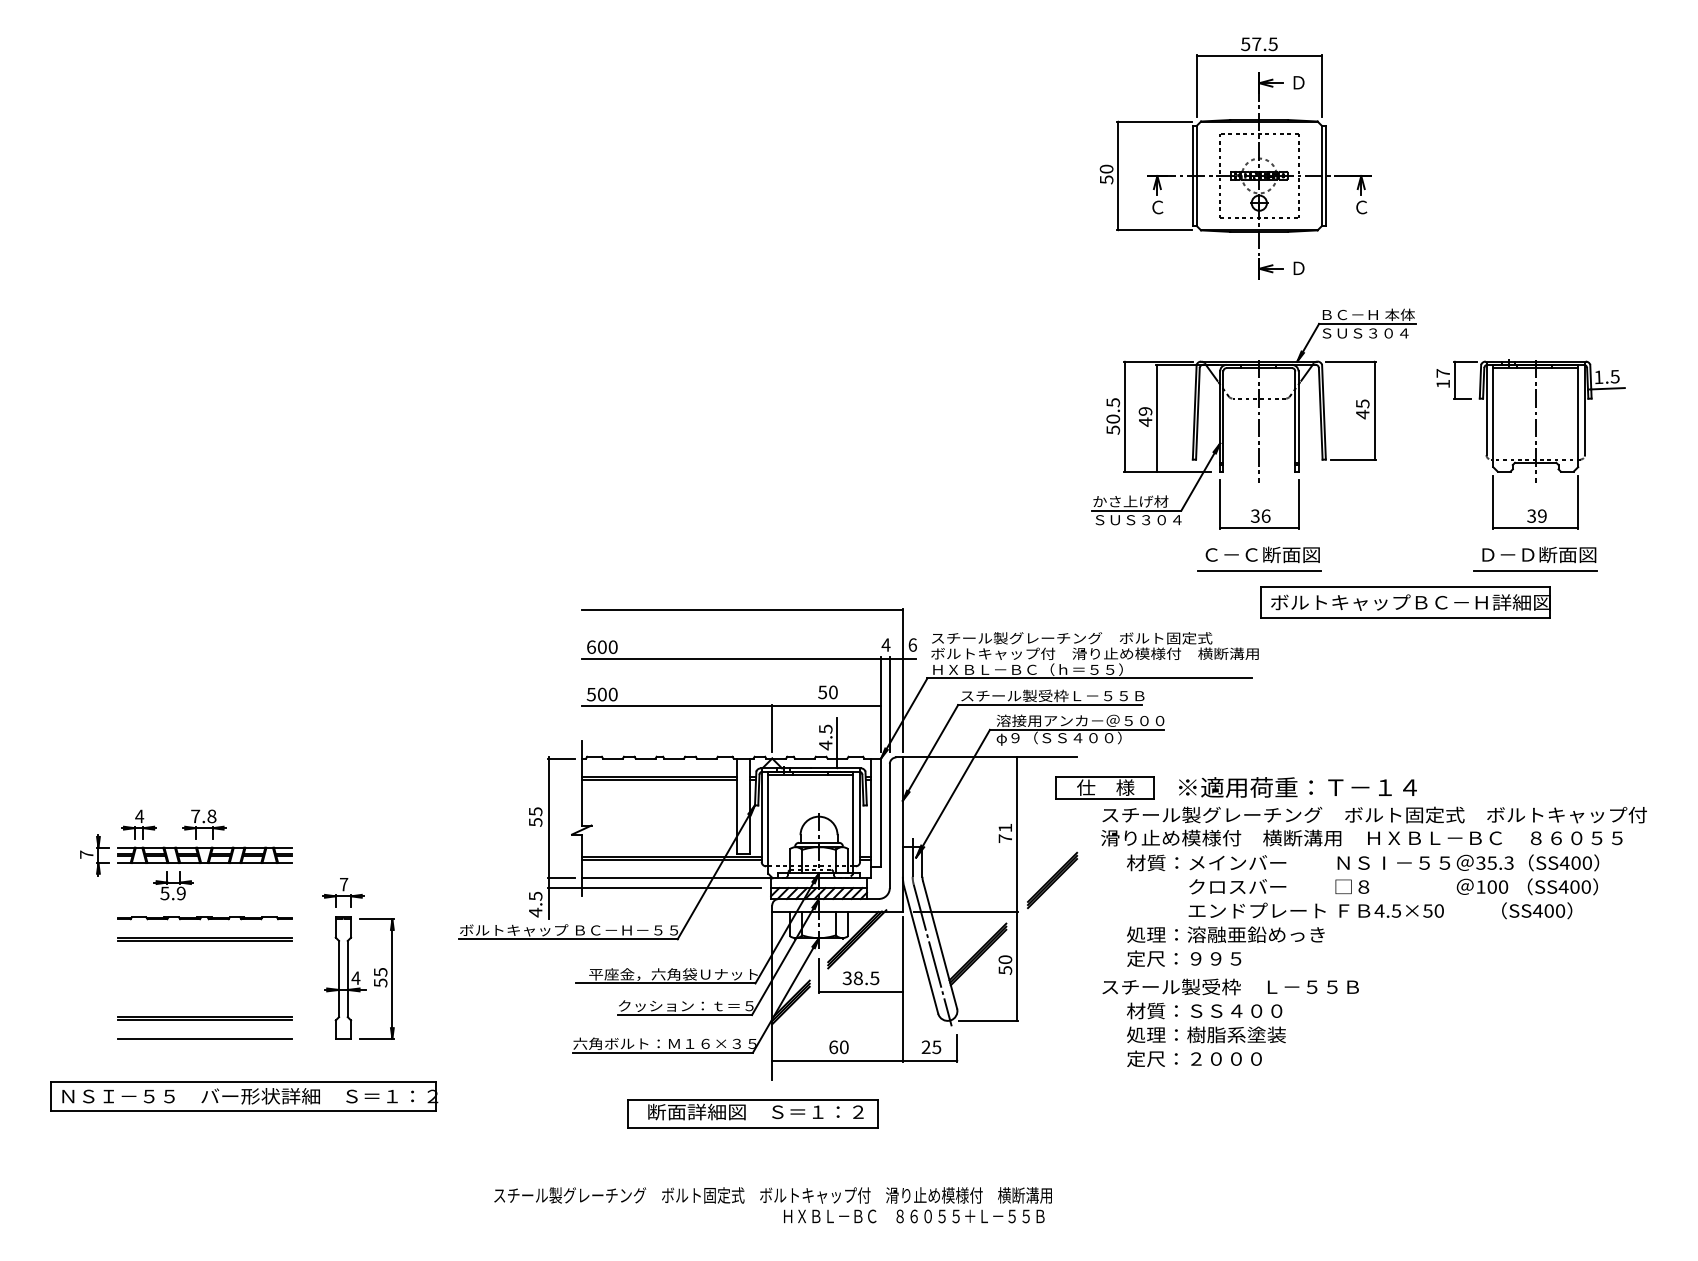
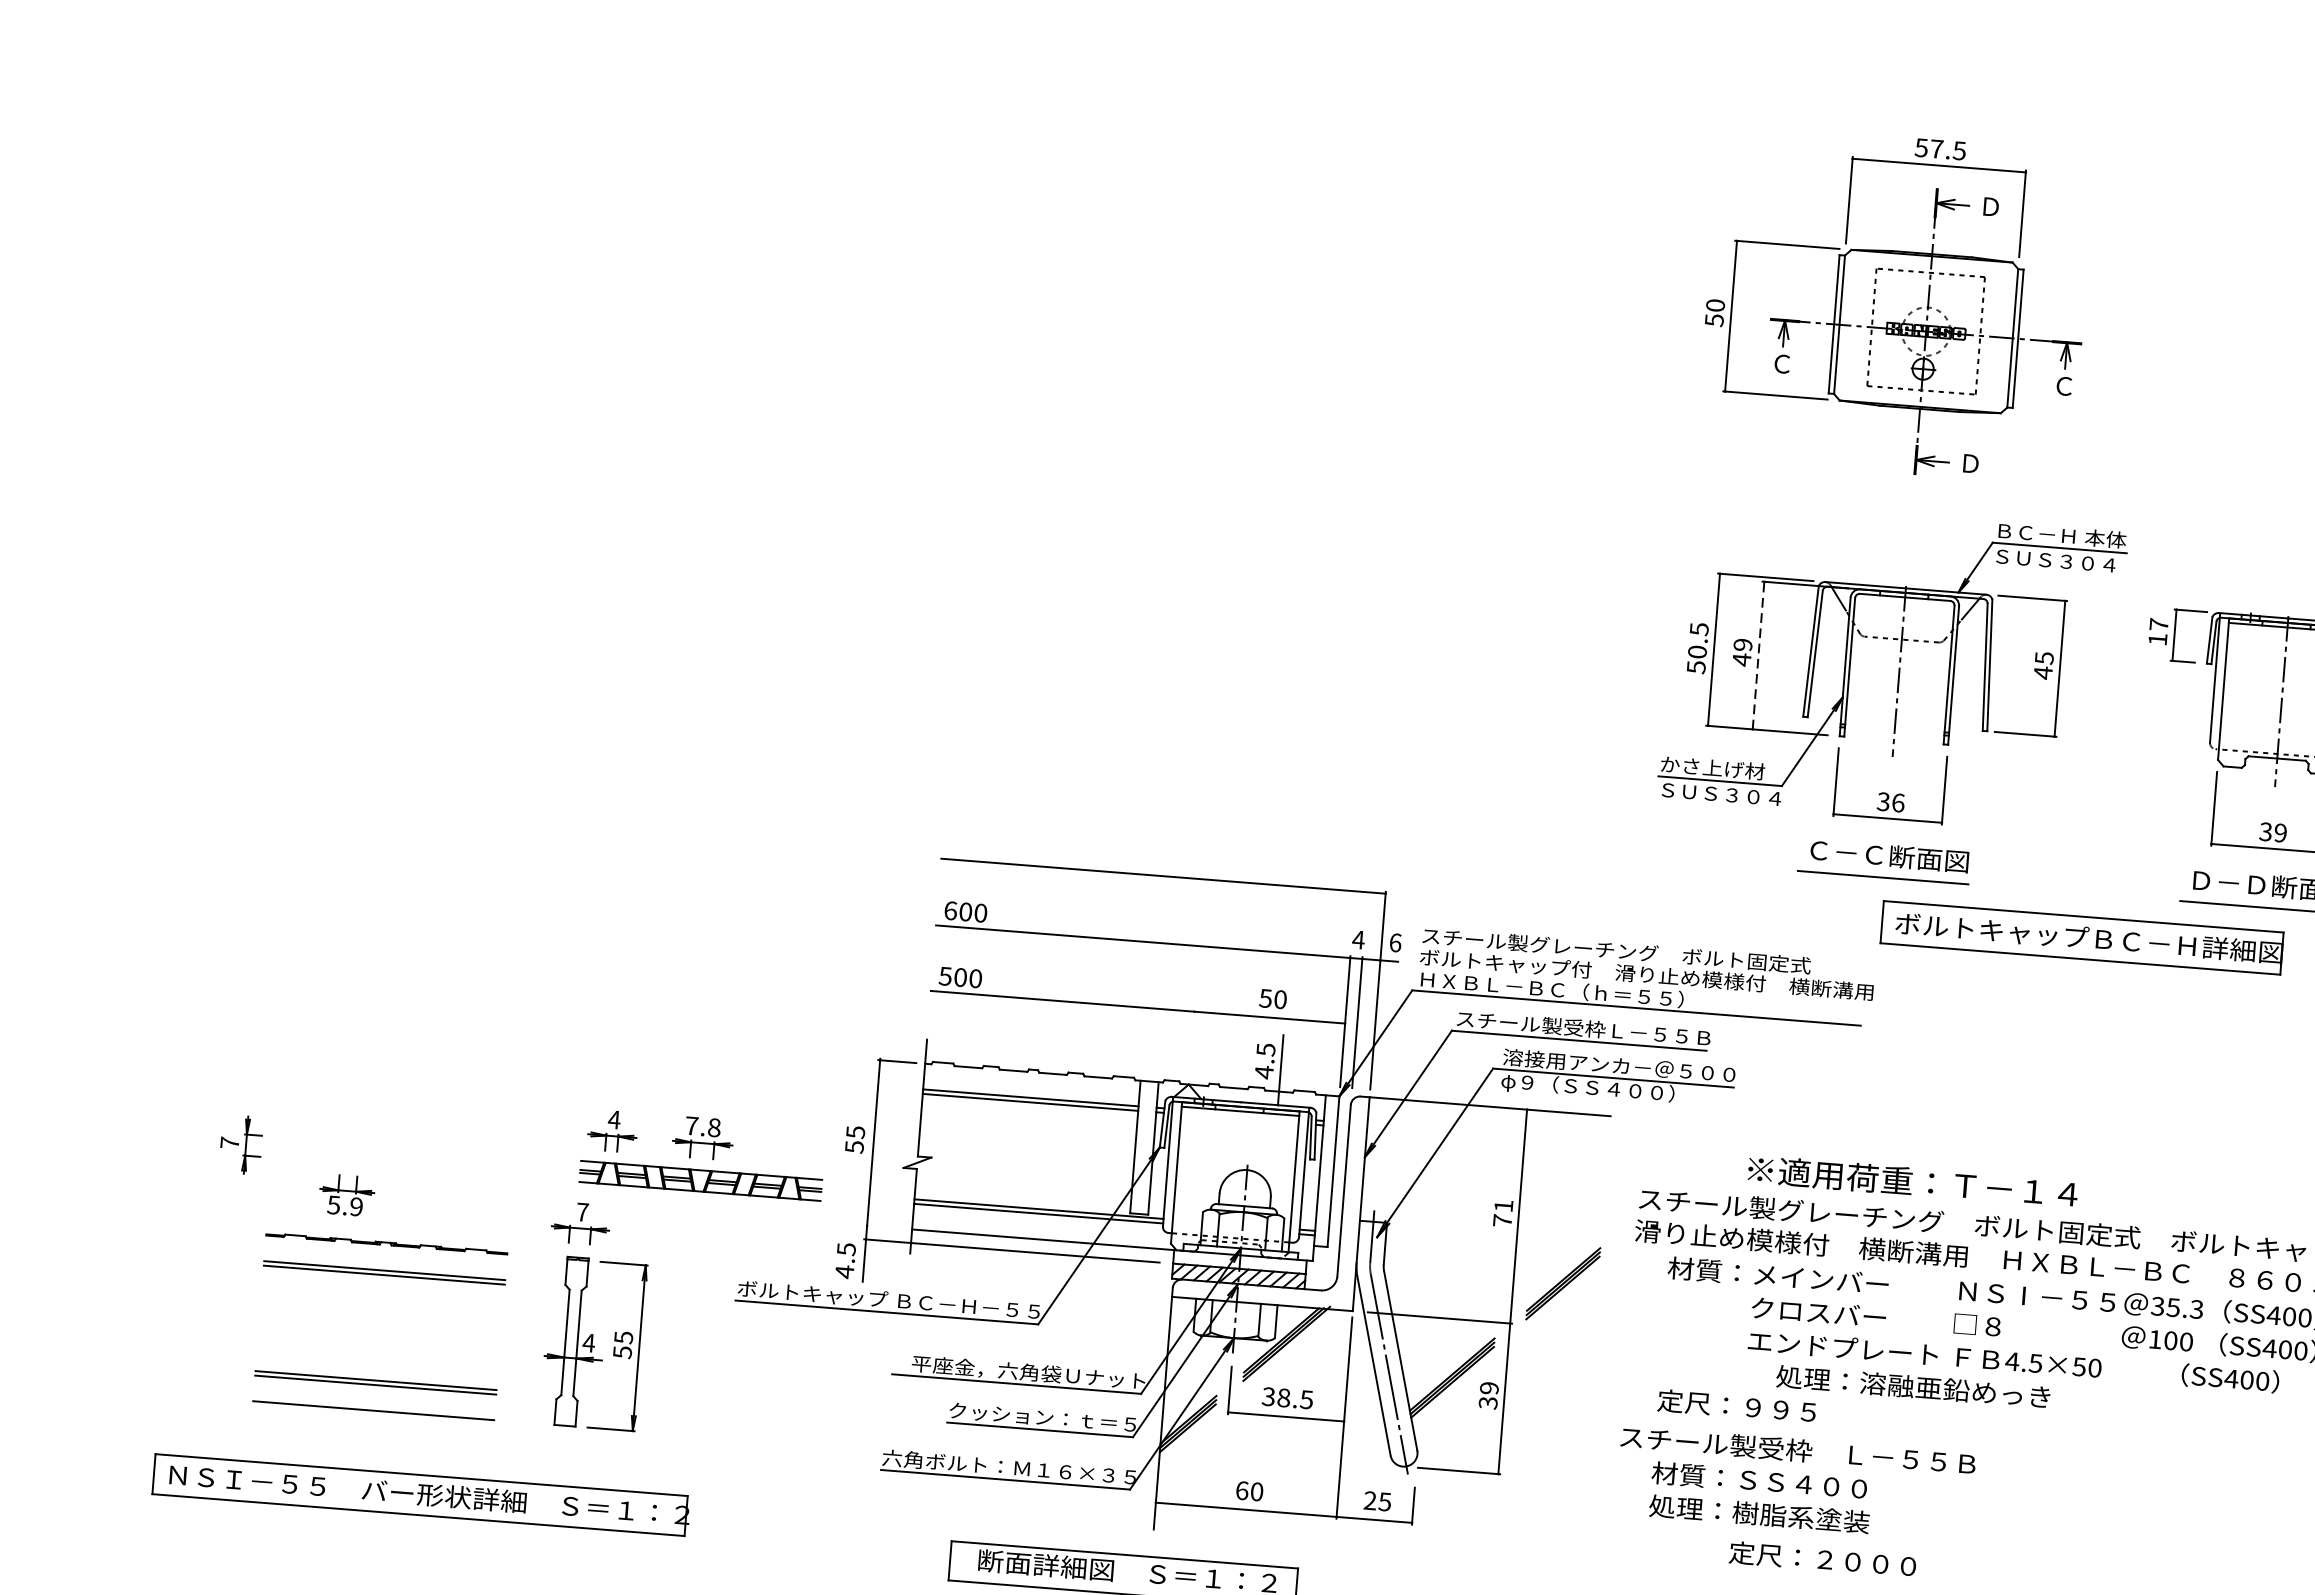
line: (1157, 417) -> (1758, 654), solid -> dashed
line: (772, 727) -> (1192, 1041), removed
part: (1104, 787) -> (1645, 1160), removed
part: (204, 828) -> (702, 1143), moved
line: (561, 878) -> (884, 1227), removed
text: (1225, 934) -> (1912, 1386), moved
text: (1005, 964) -> (1489, 1394), 50 -> 39
text: (1194, 1058) -> (1822, 1558), moved

